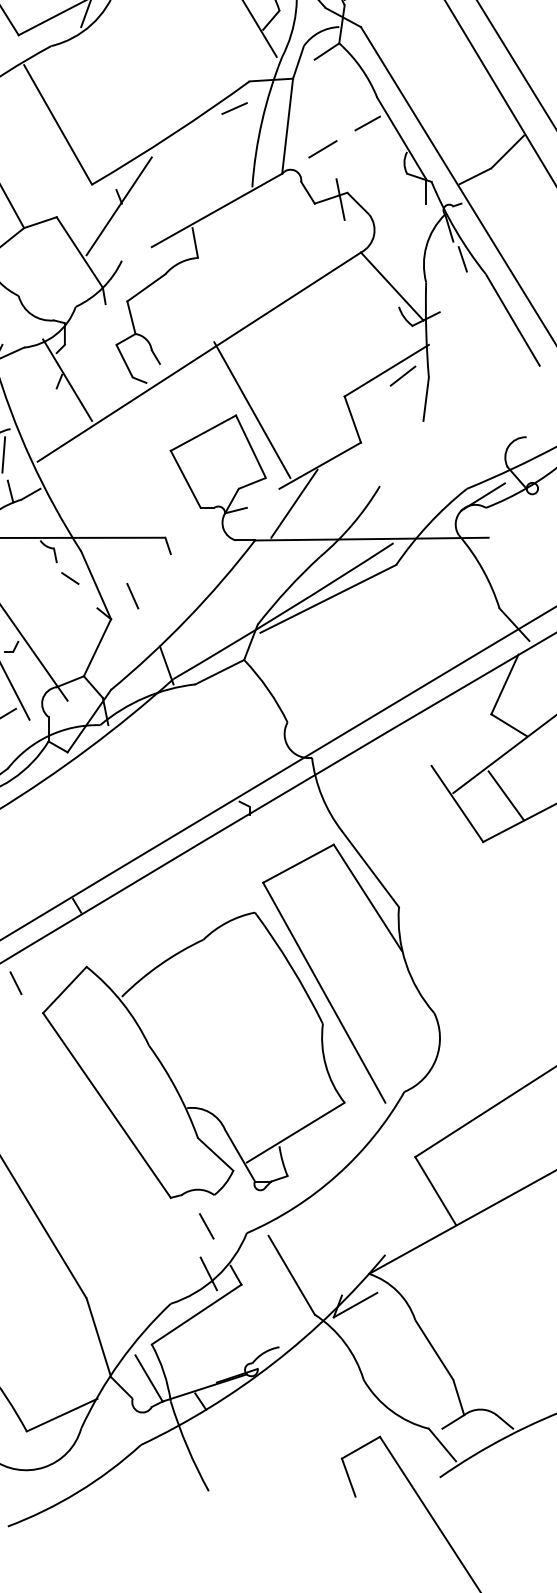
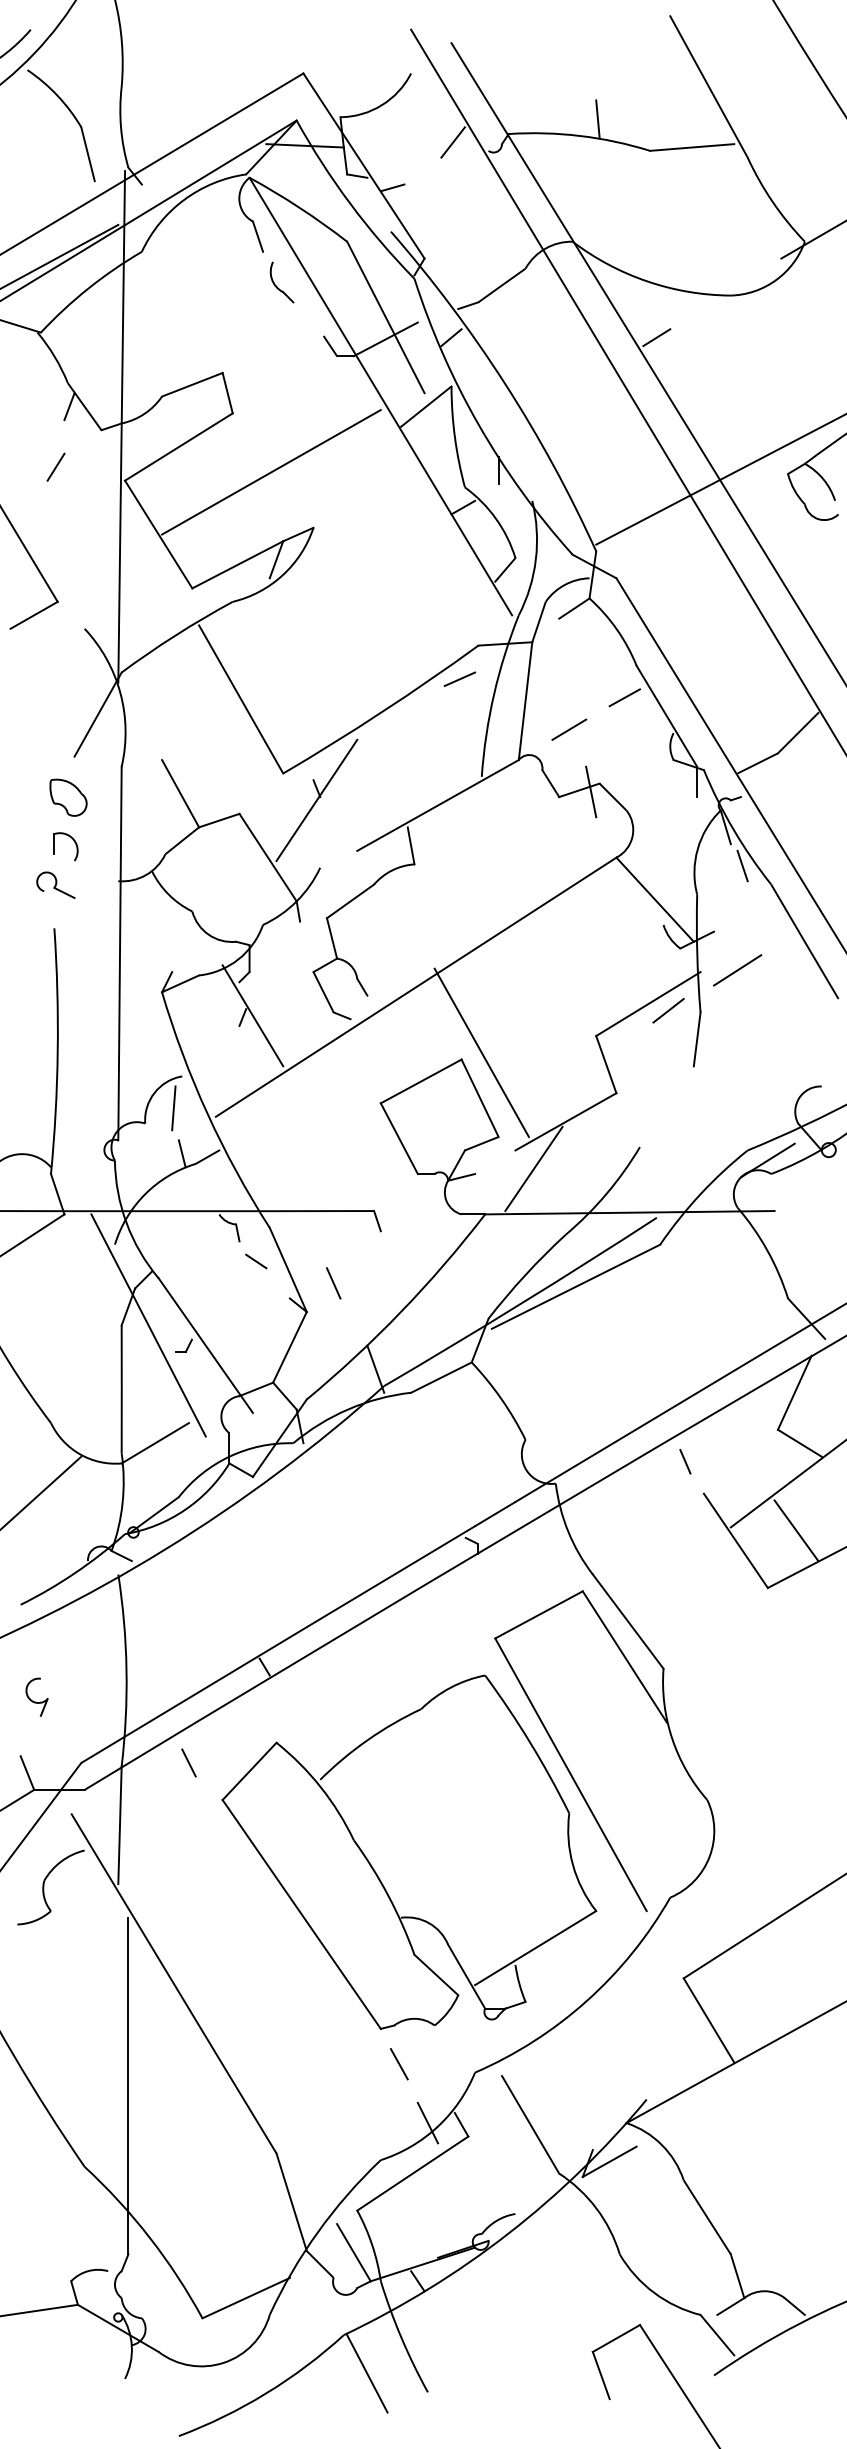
line: (458, 343) -> (737, 970), added
line: (416, 739) -> (685, 1461), added
line: (206, 1226) -> (398, 2064), moved
line: (160, 1475) -> (367, 2373), added

